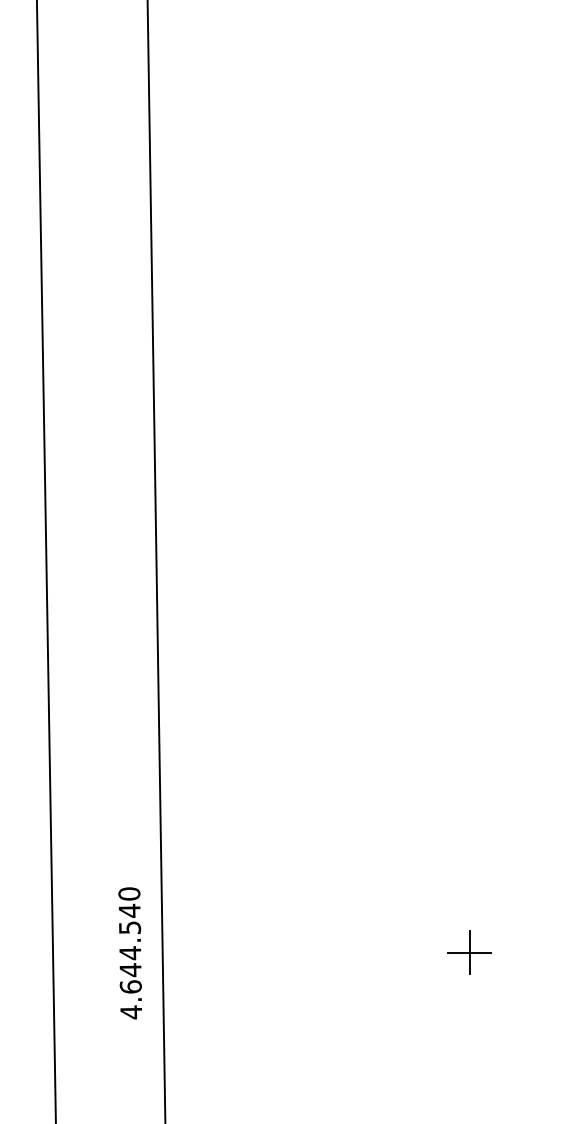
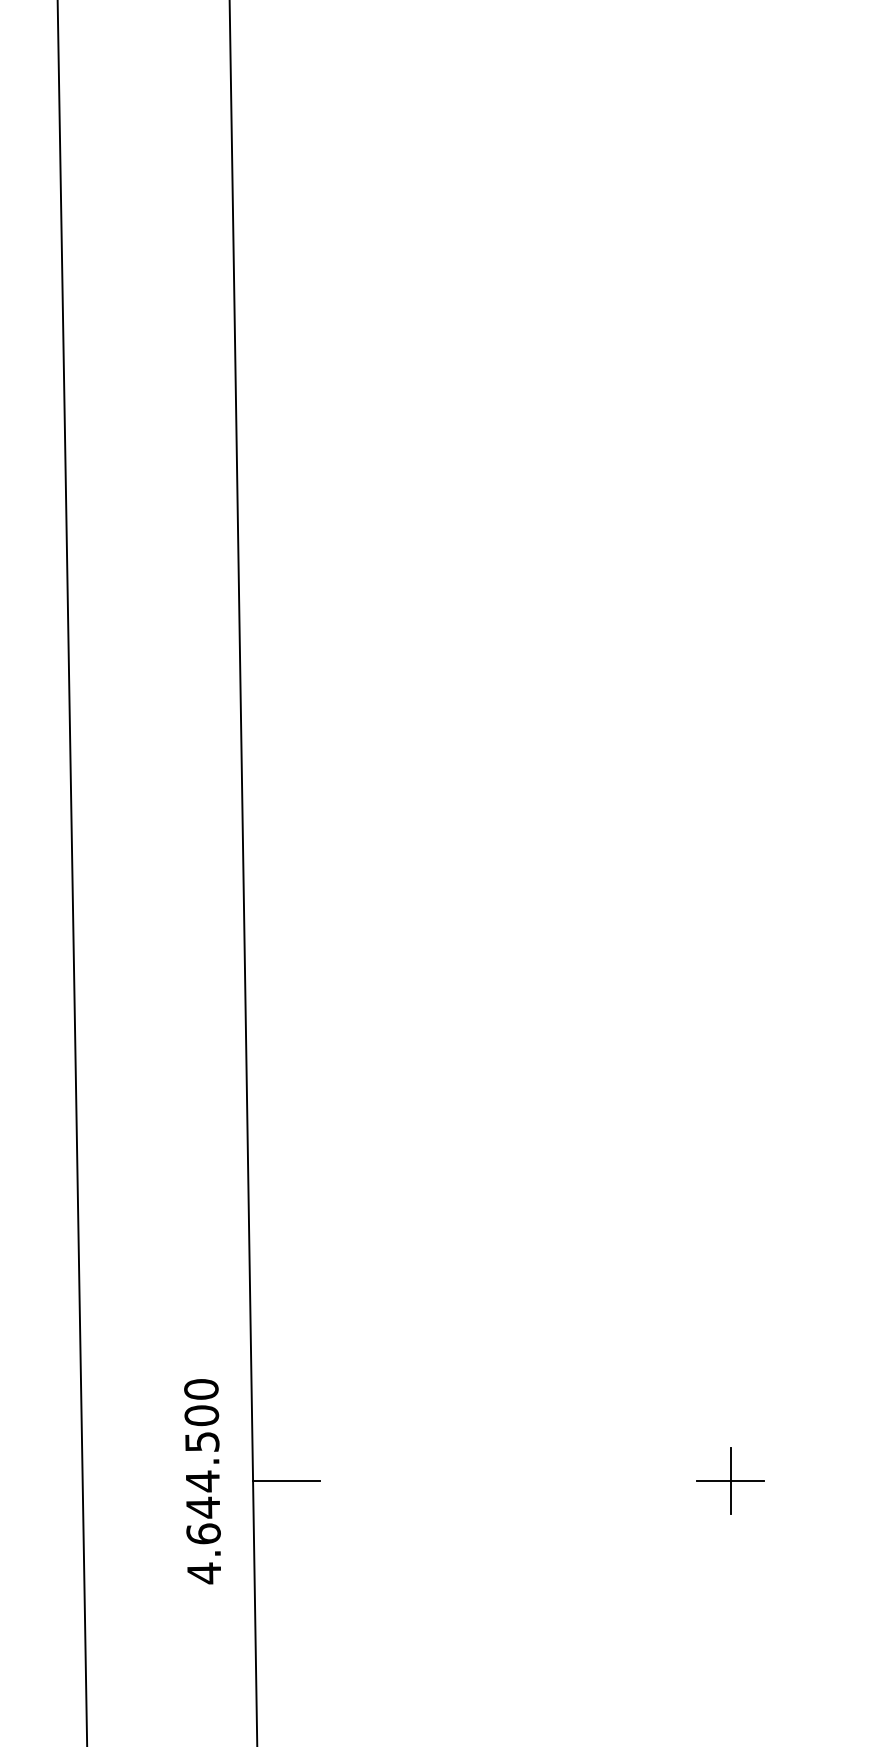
text: (129, 910) -> (201, 1415), 4.644.540 -> 4.644.500
line: (183, 952) -> (285, 1480), added

